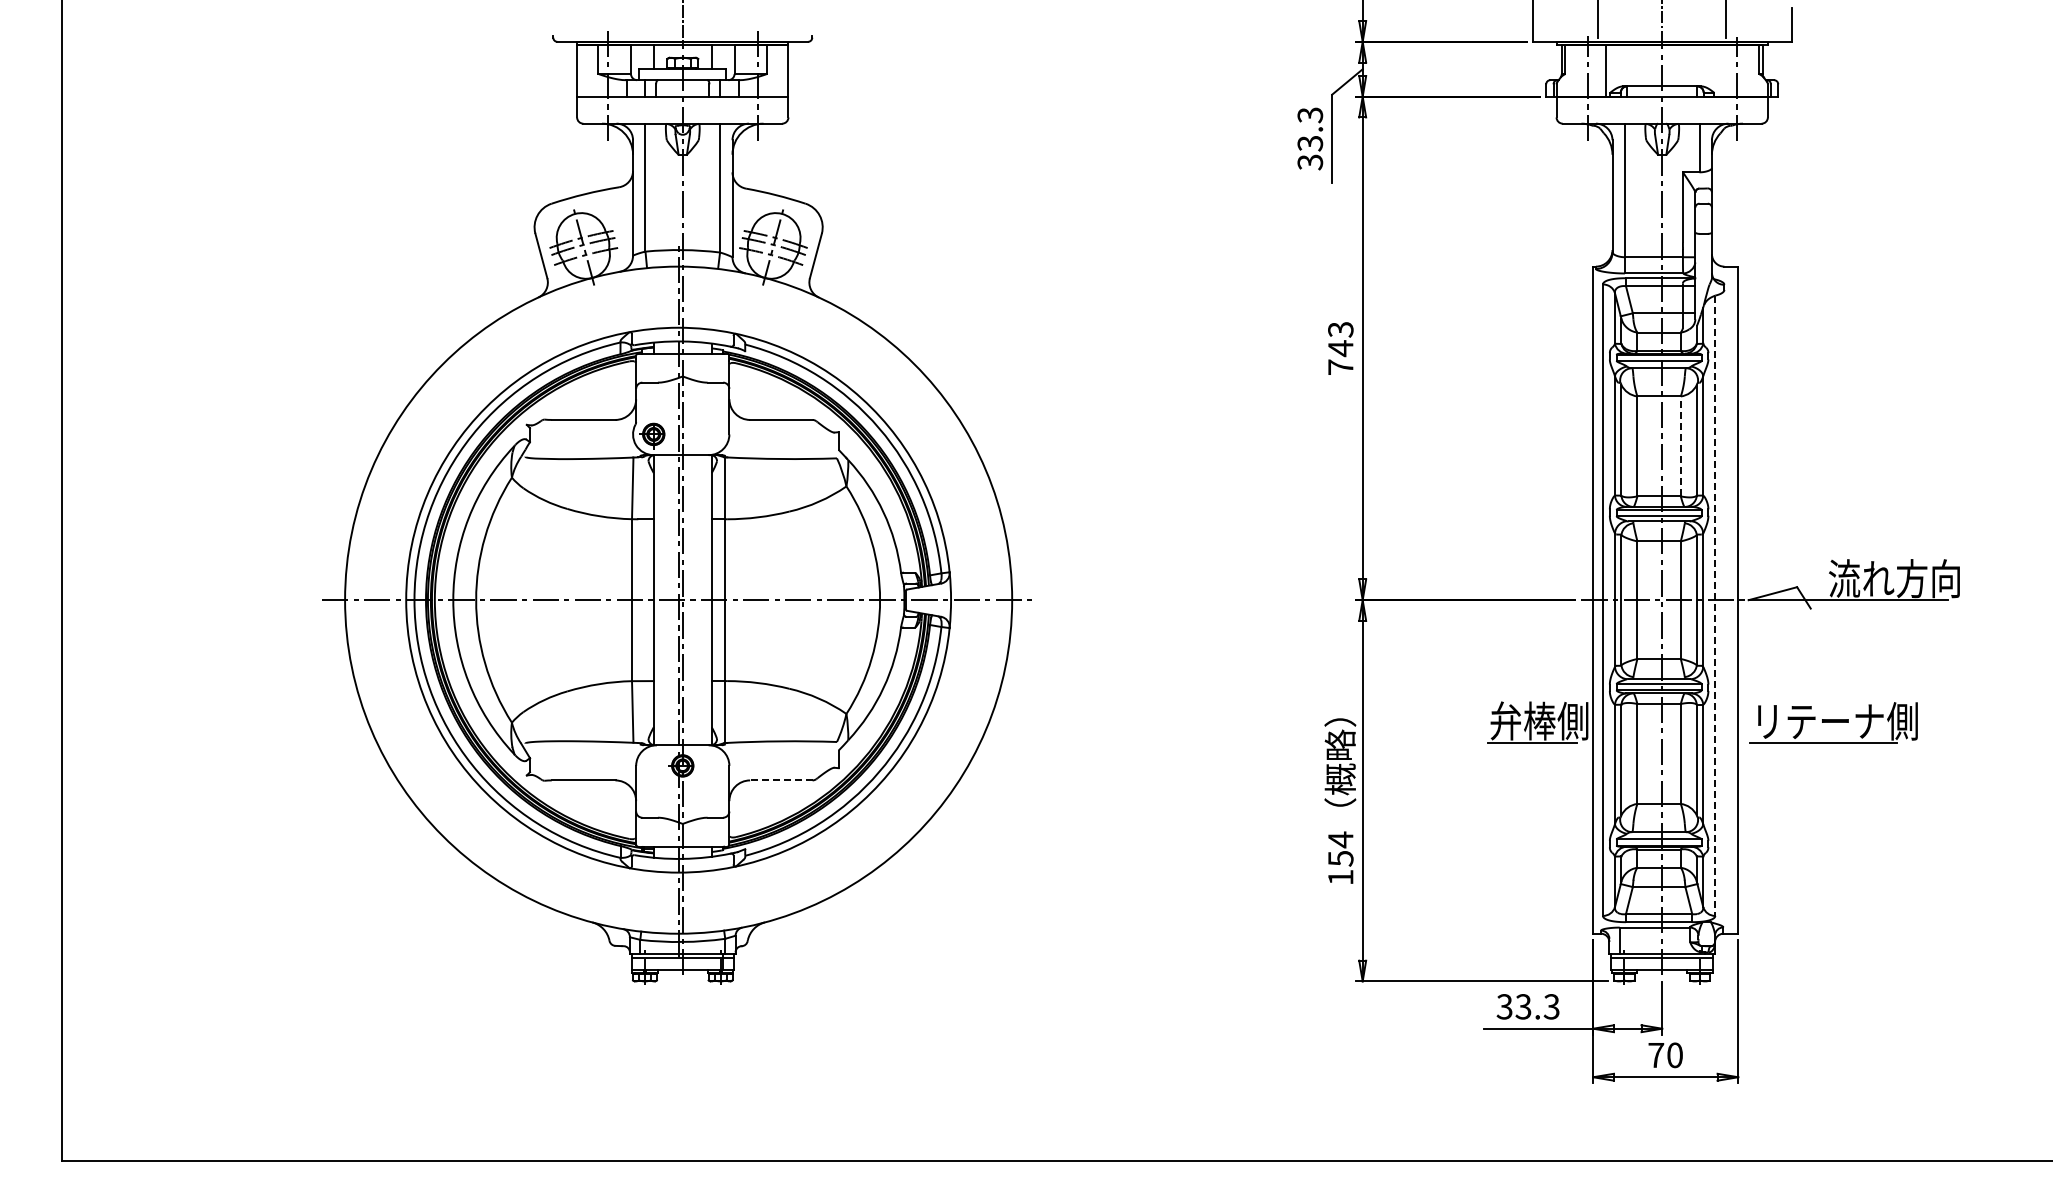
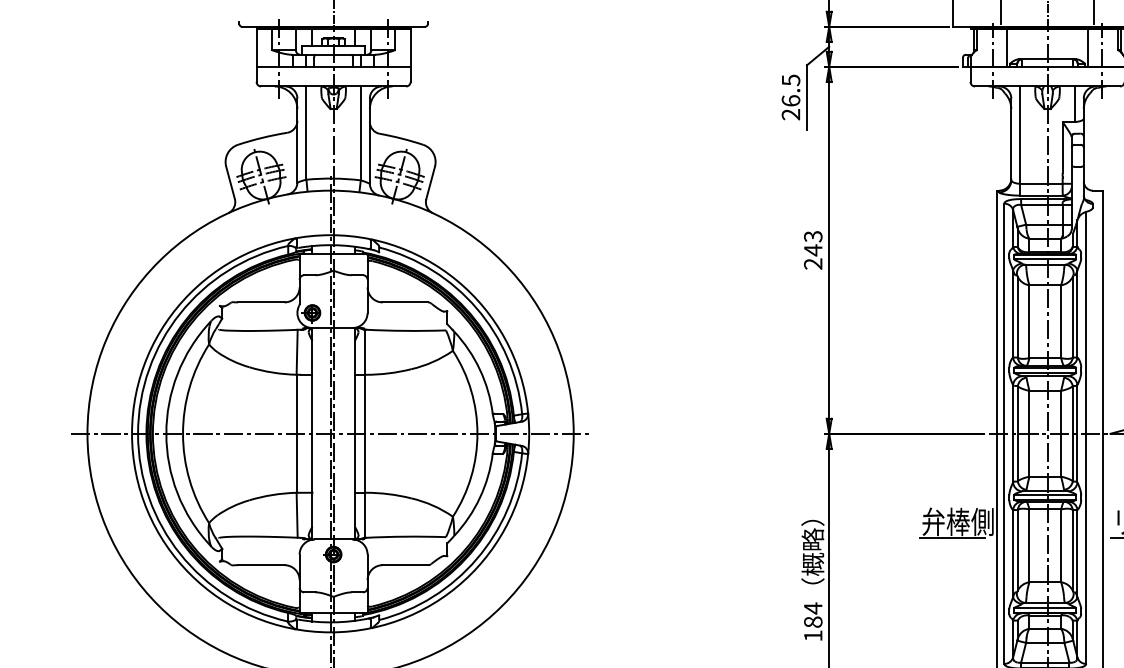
line: (1718, 70) -> (1088, 47), added
text: (1310, 138) -> (791, 97), 33.3 -> 26.5
text: (1340, 367) -> (813, 264), 743 -> 243
line: (1680, 446) -> (1060, 321), dashed -> solid
line: (1715, 606) -> (1086, 438), dashed -> solid
line: (780, 780) -> (404, 565), dashed -> solid
text: (1340, 858) -> (813, 622), 154 -> 184

